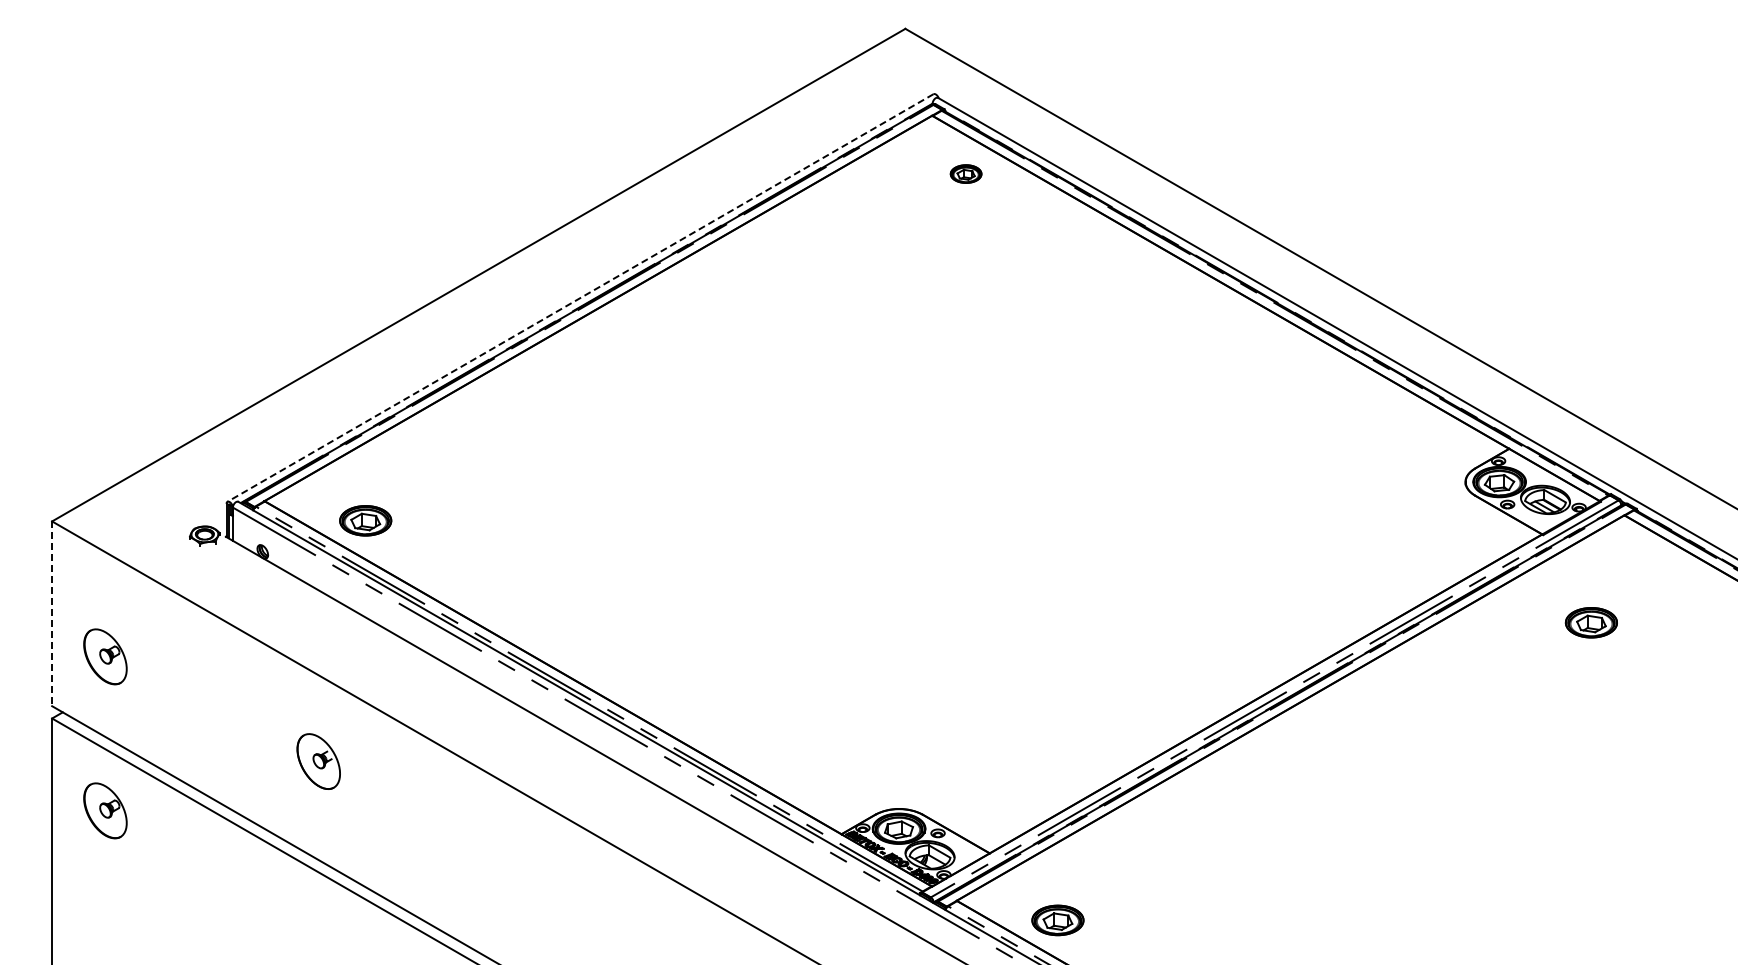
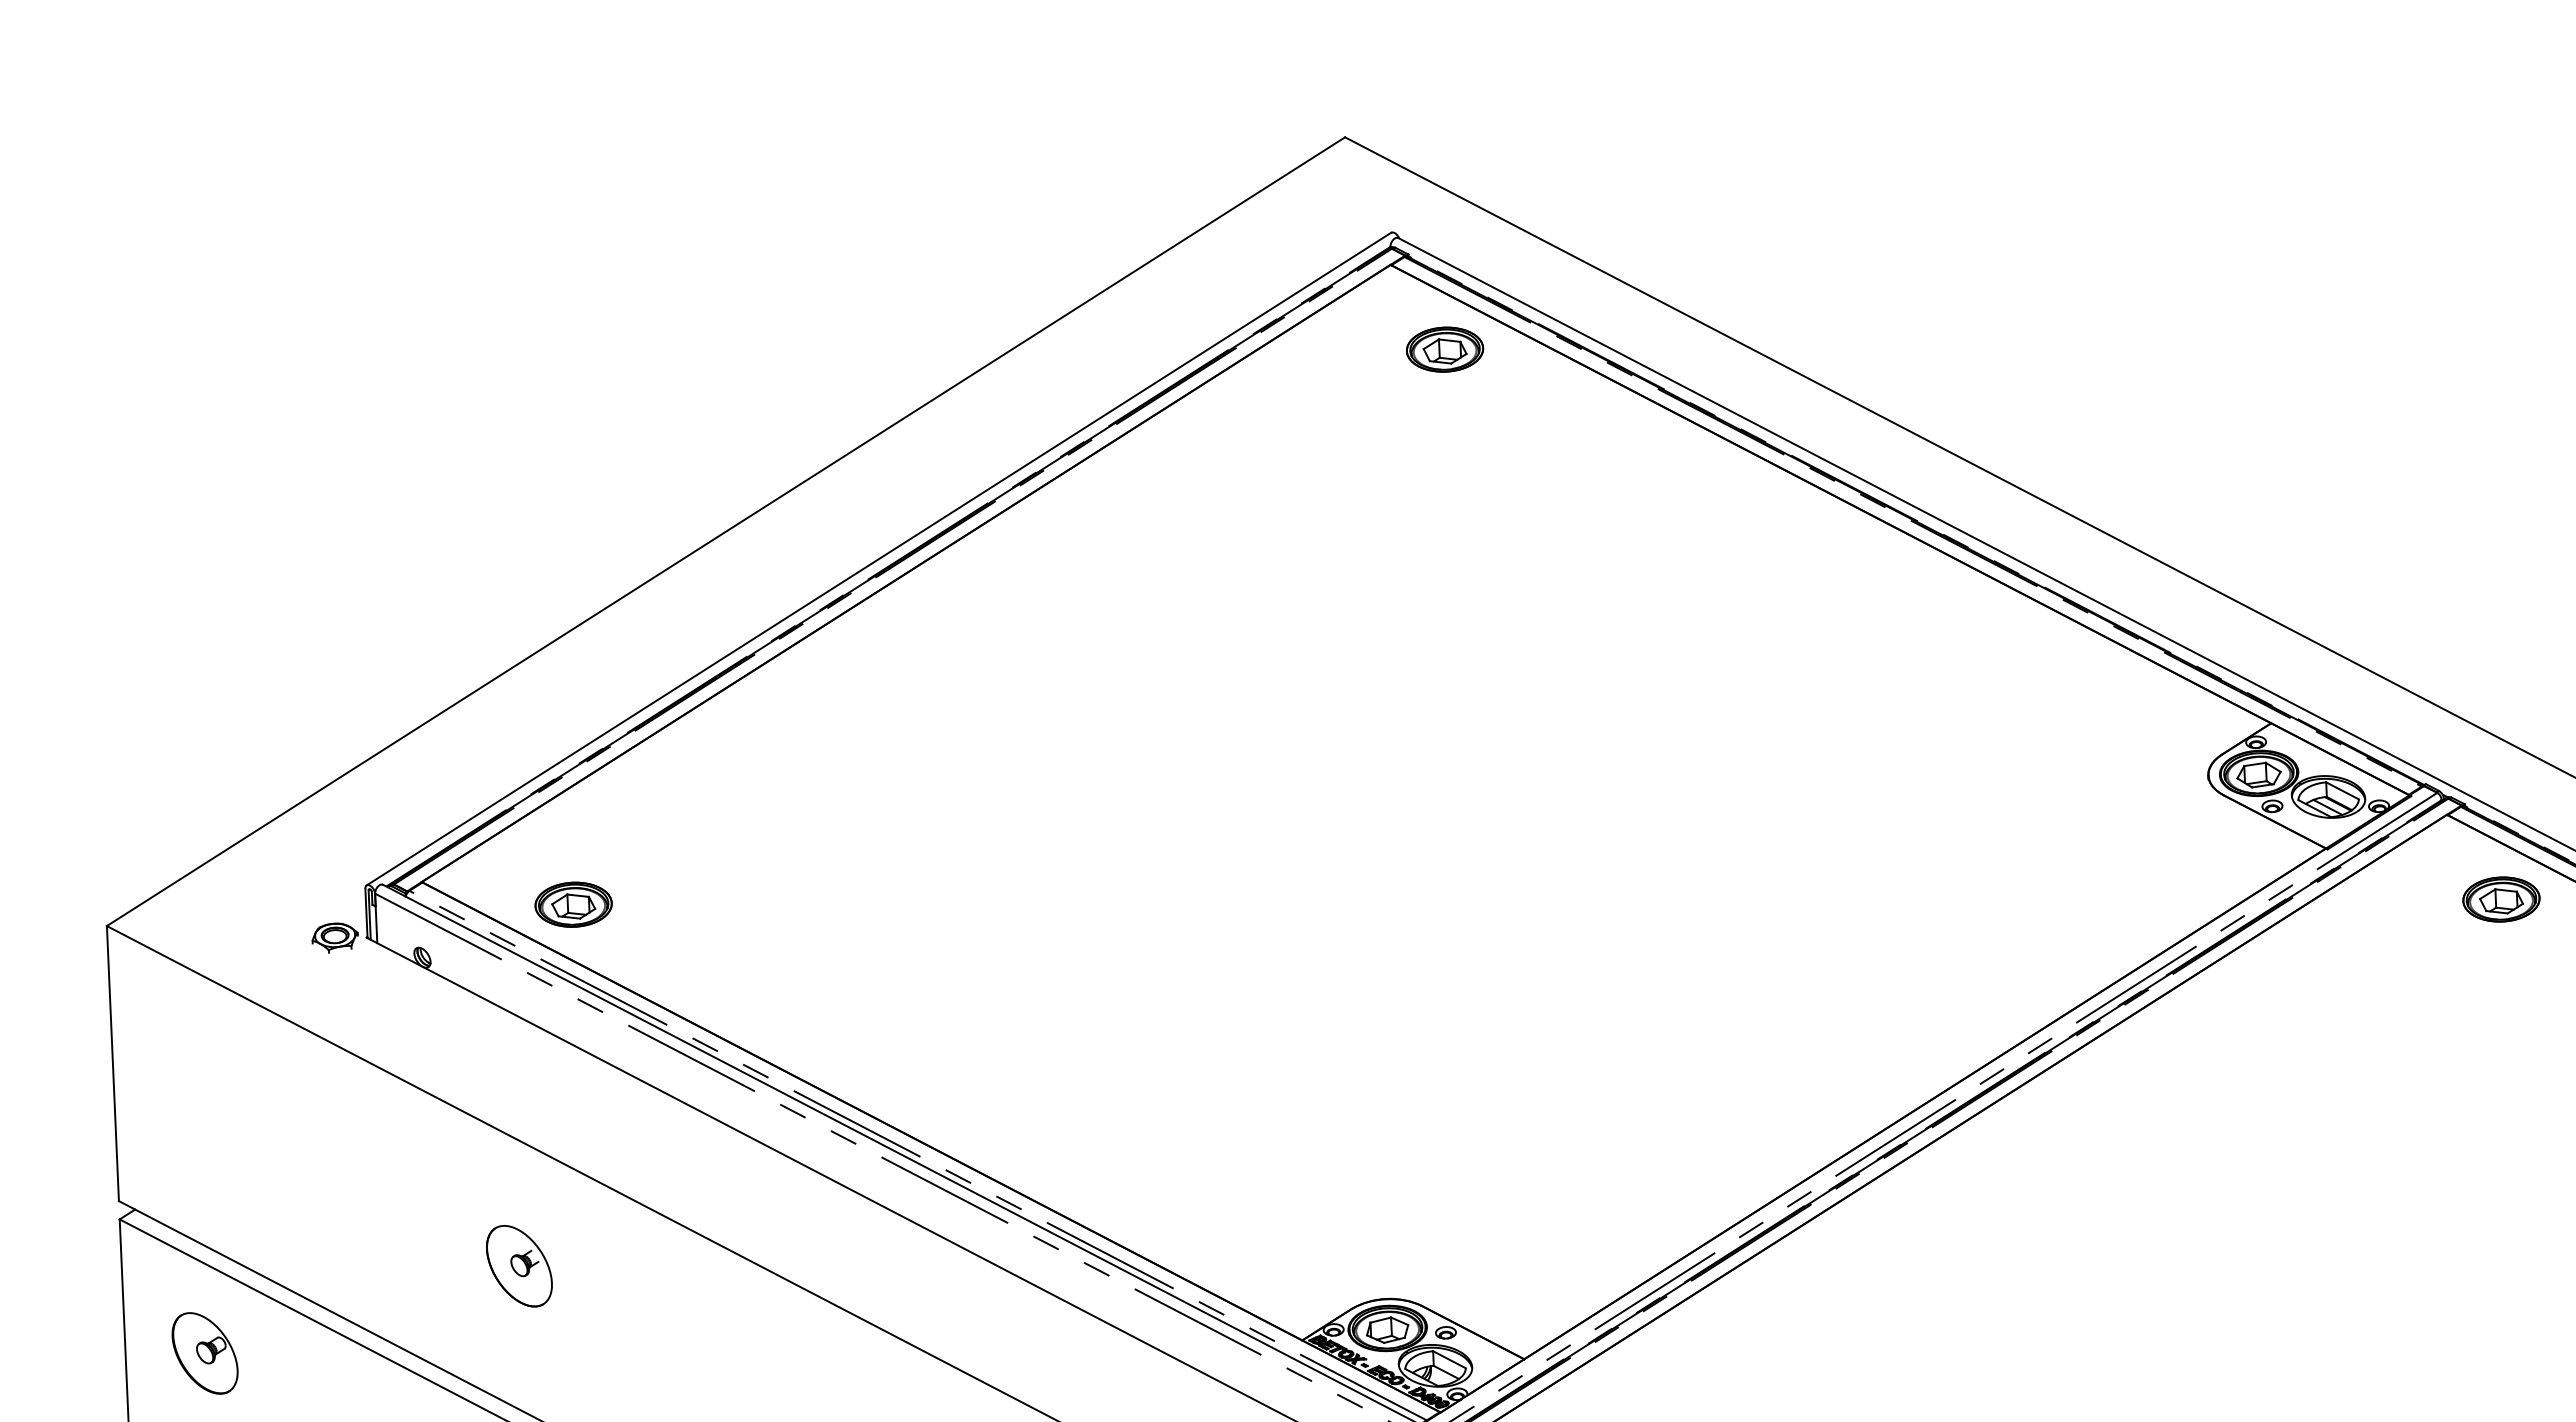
part: (965, 173) -> (1443, 348), size x1.67
line: (580, 298) -> (878, 559), dashed -> solid
line: (52, 614) -> (113, 1064), dashed -> solid
part: (1590, 622) -> (2500, 899), moved
part: (105, 656) -> (195, 1123), removed

